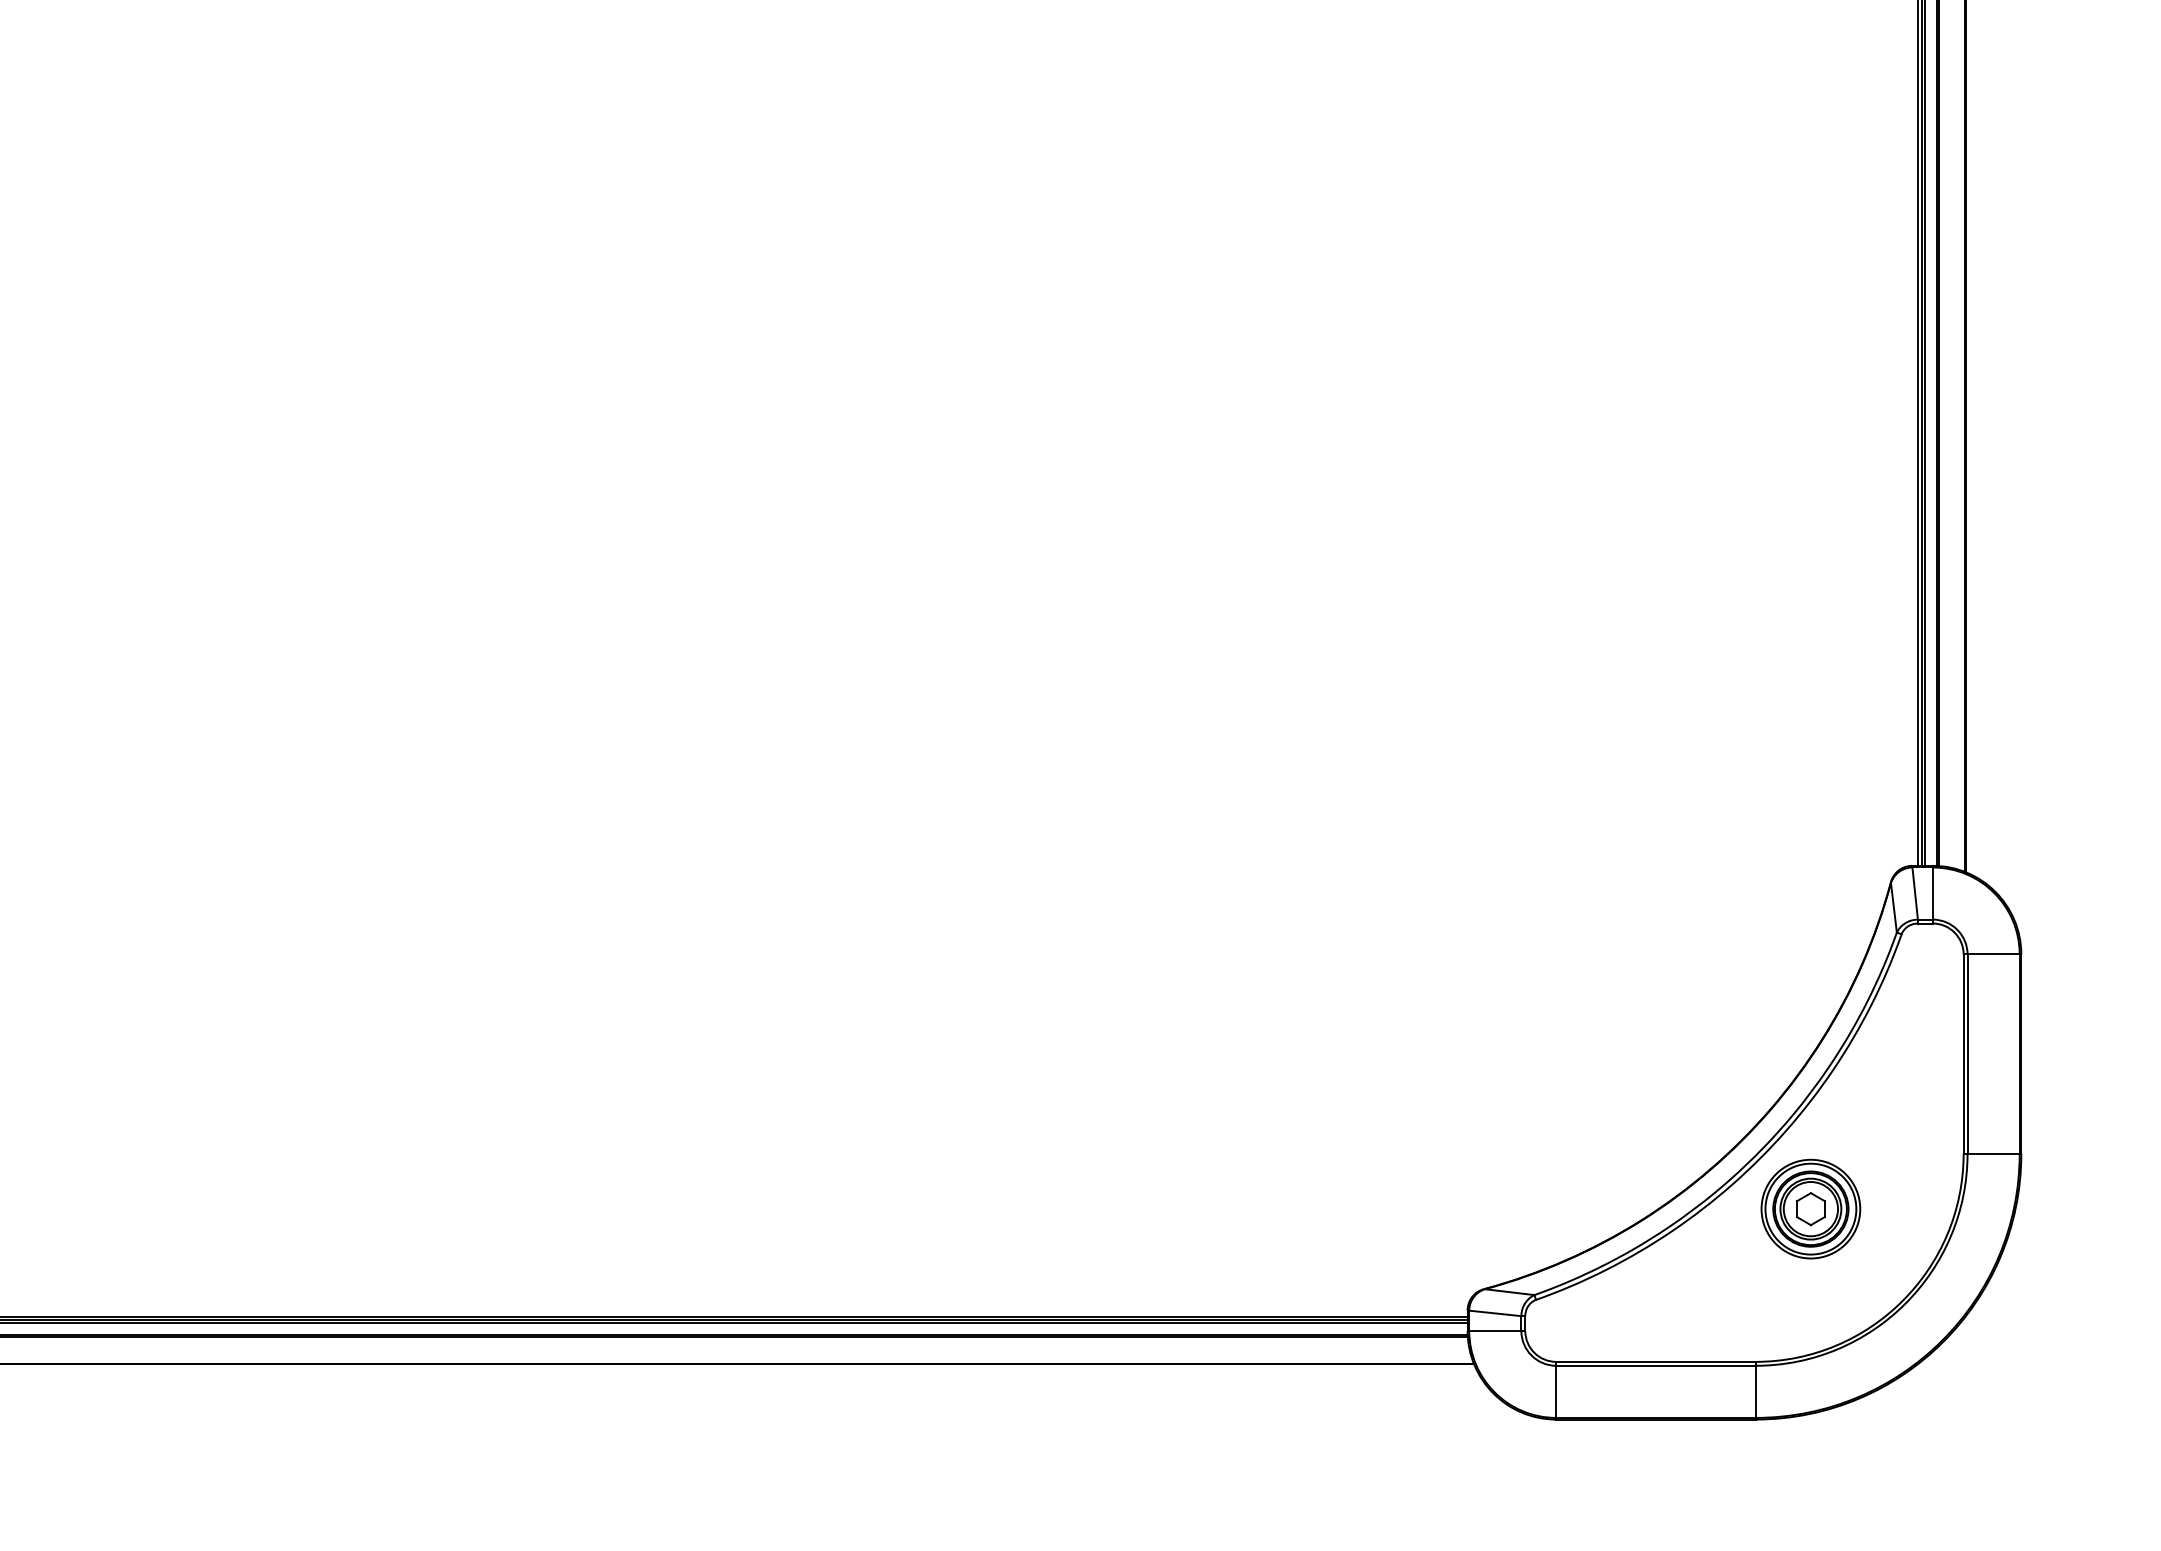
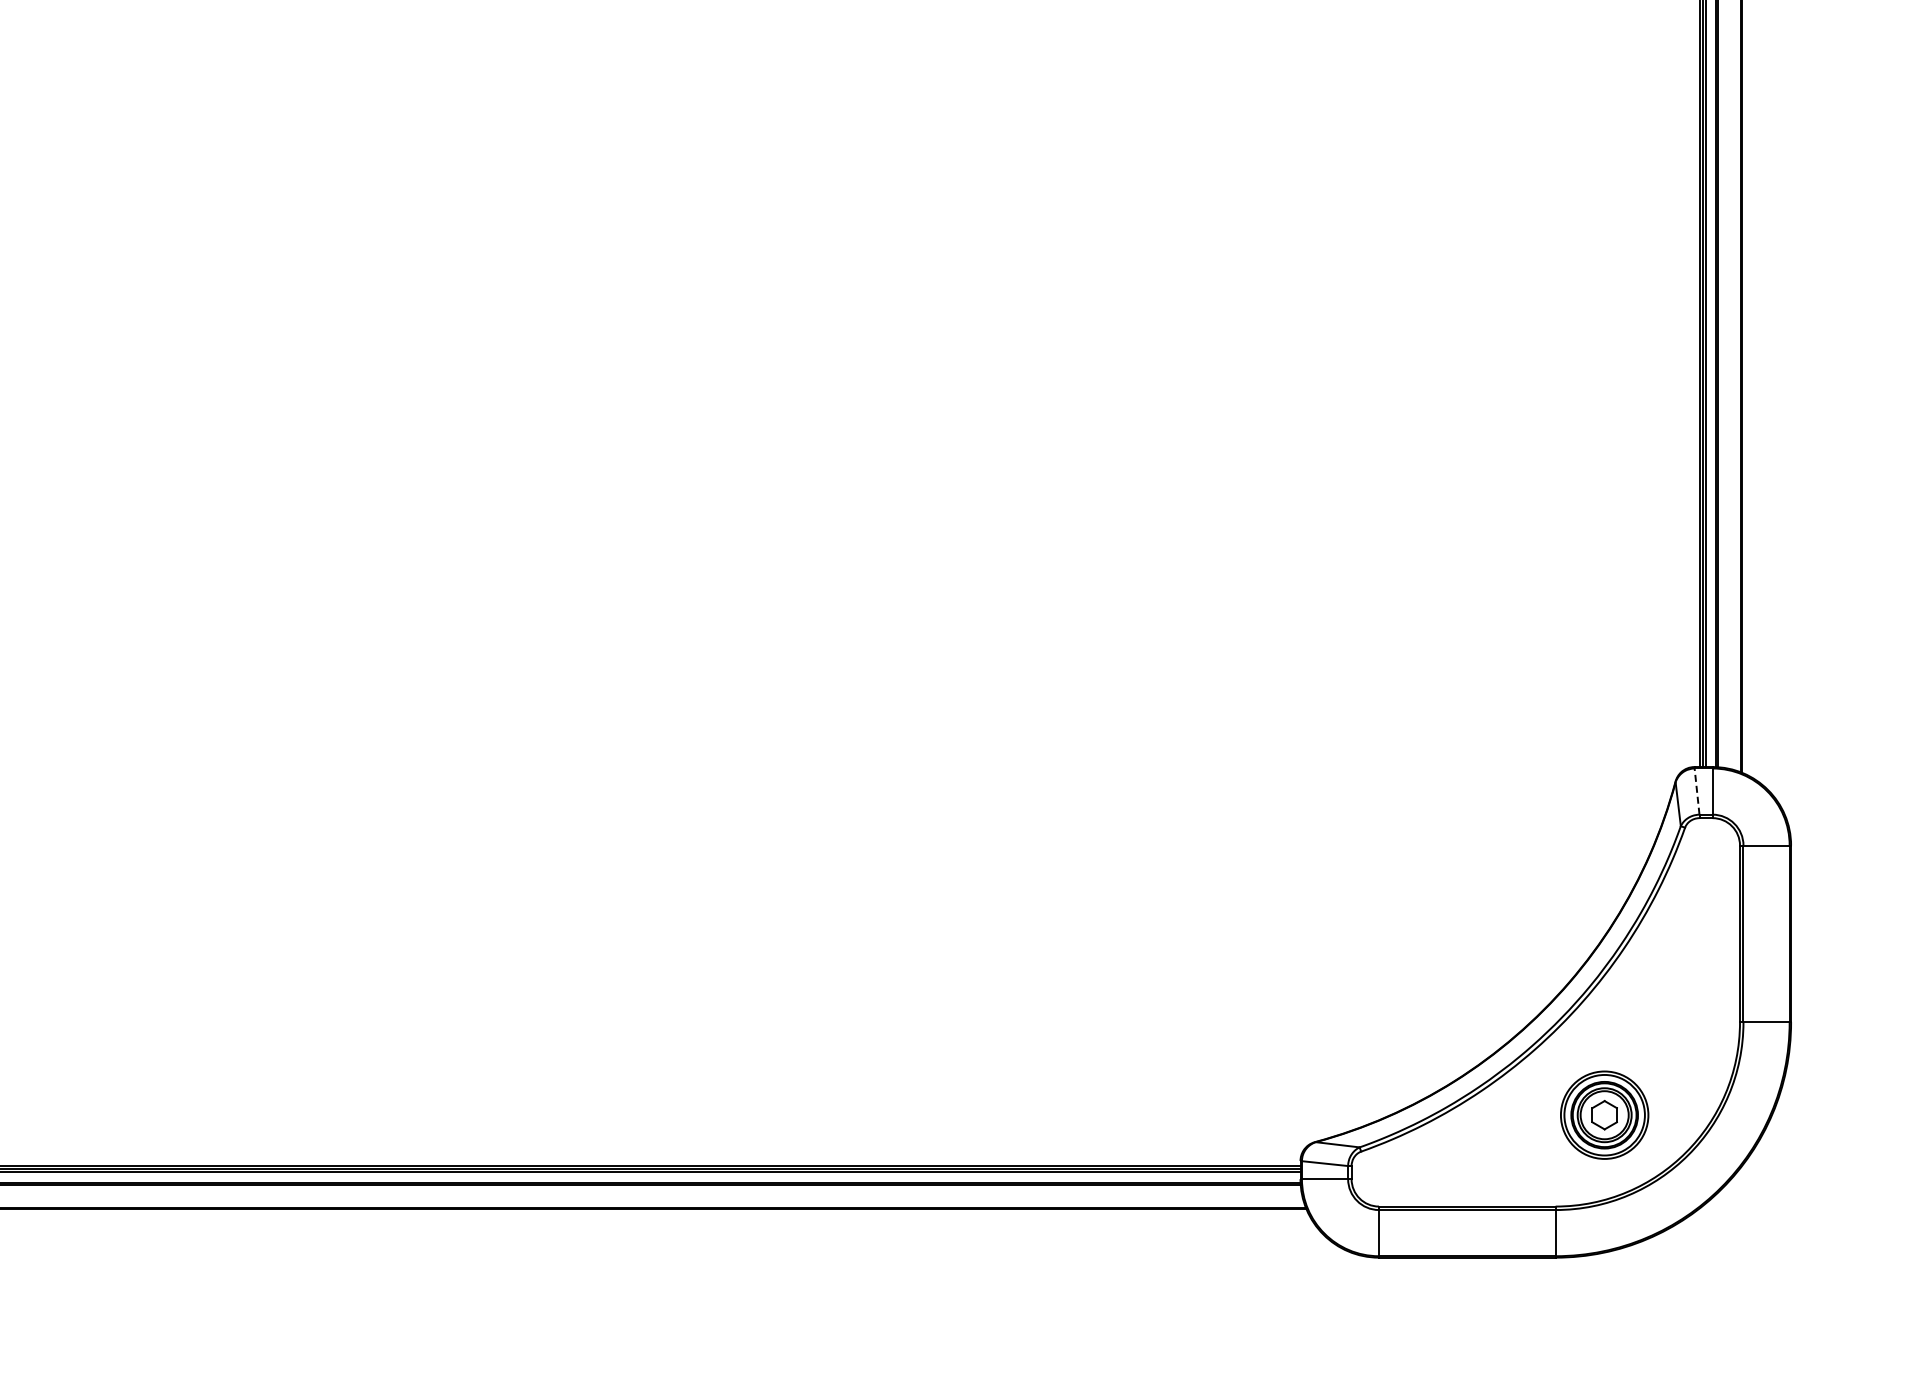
line: (1915, 893) -> (1697, 791), solid -> dashed
part: (1810, 1208) -> (1604, 1114), moved

